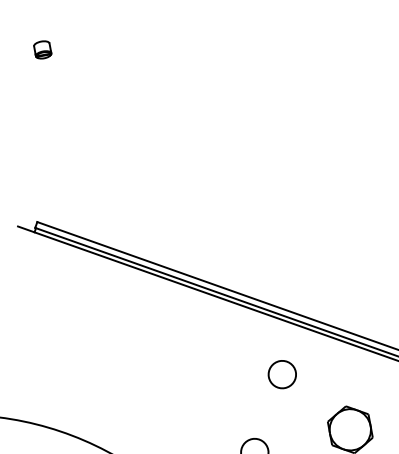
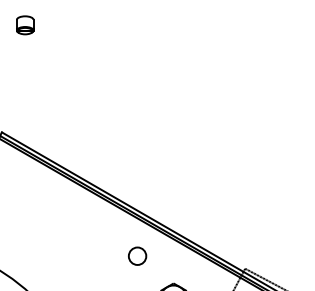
part: (43, 50) -> (25, 25), size x1.67

